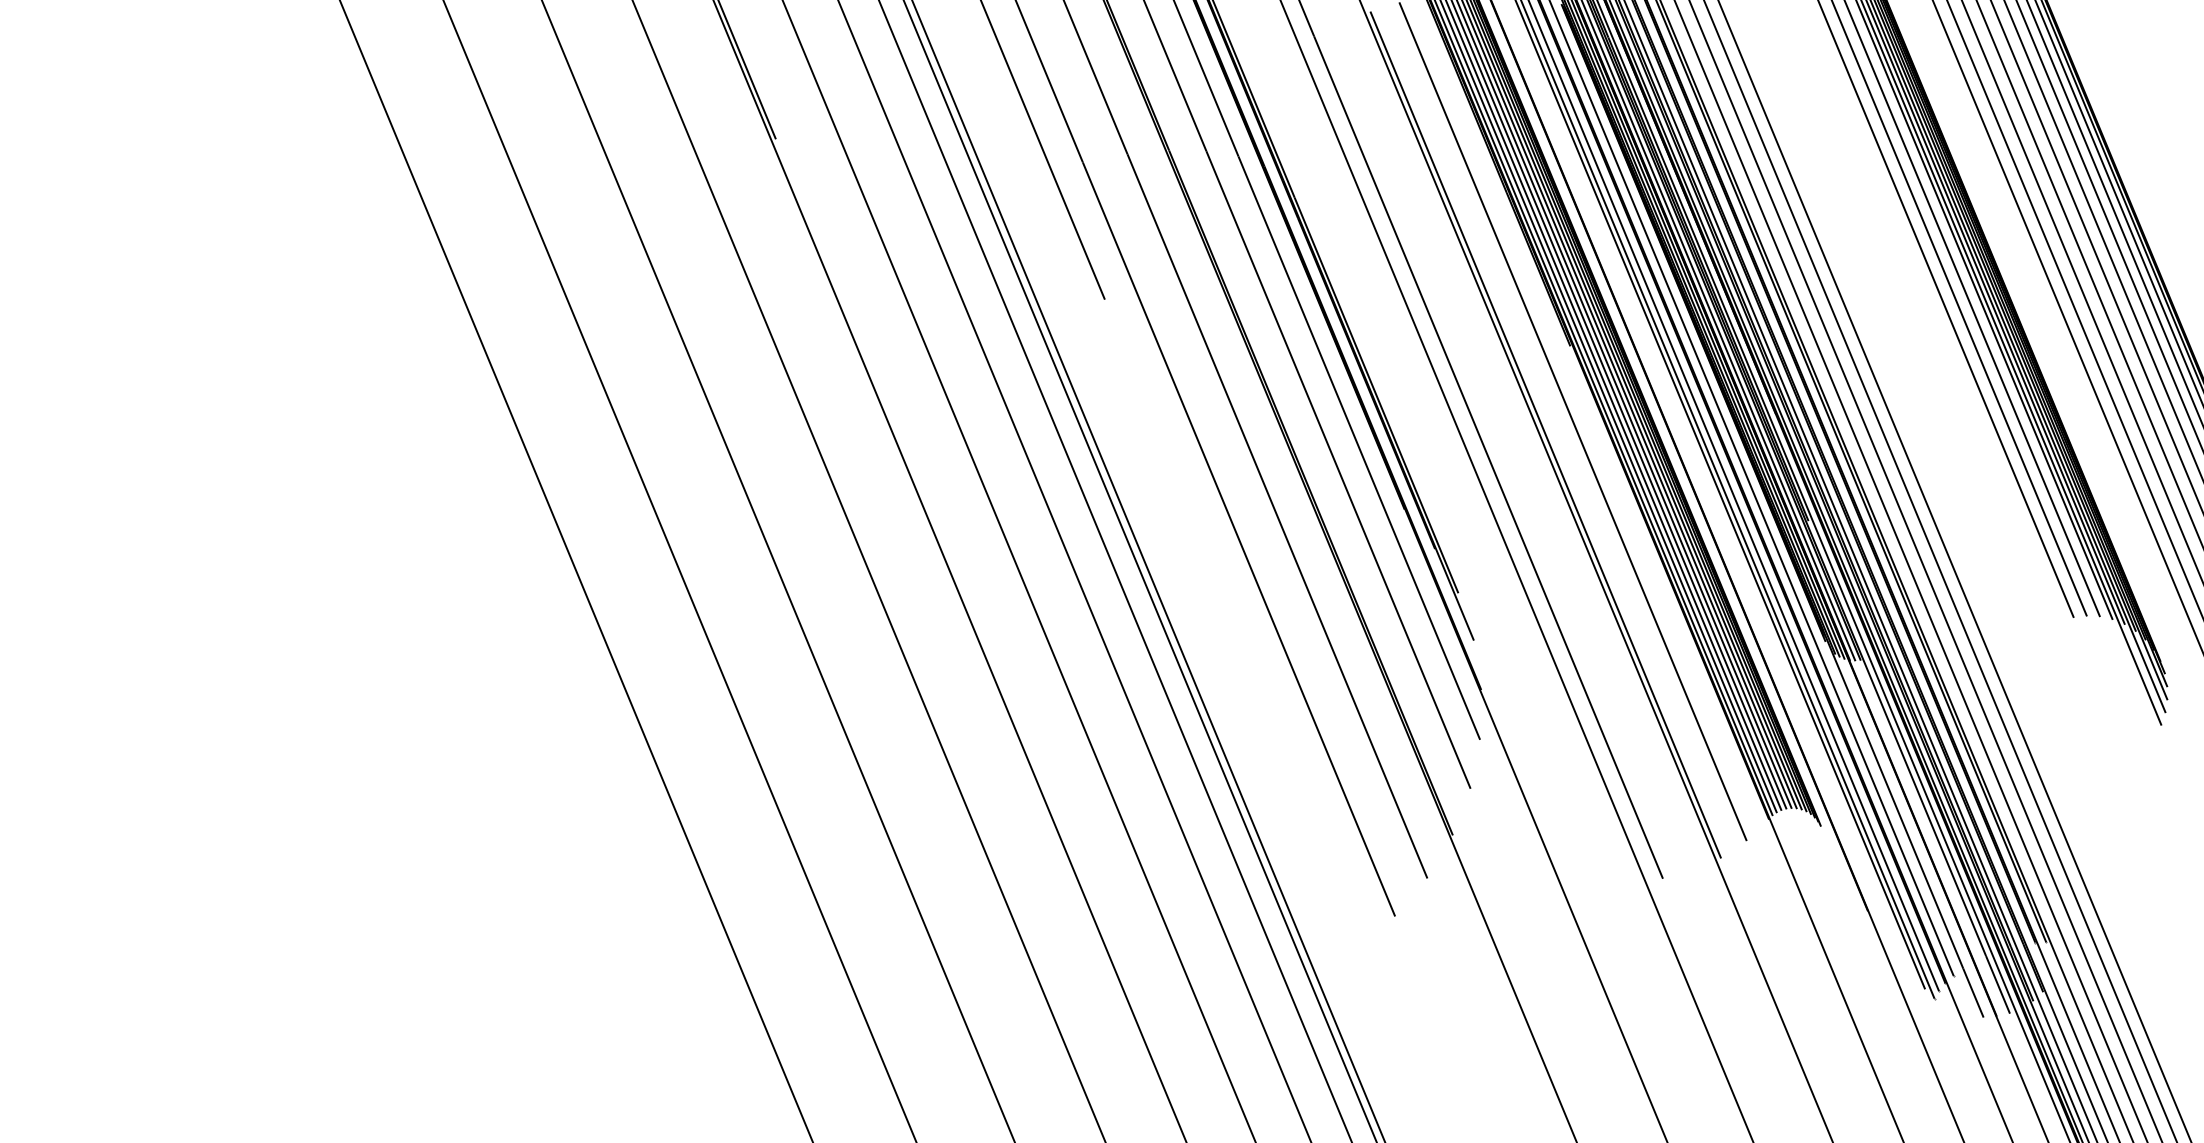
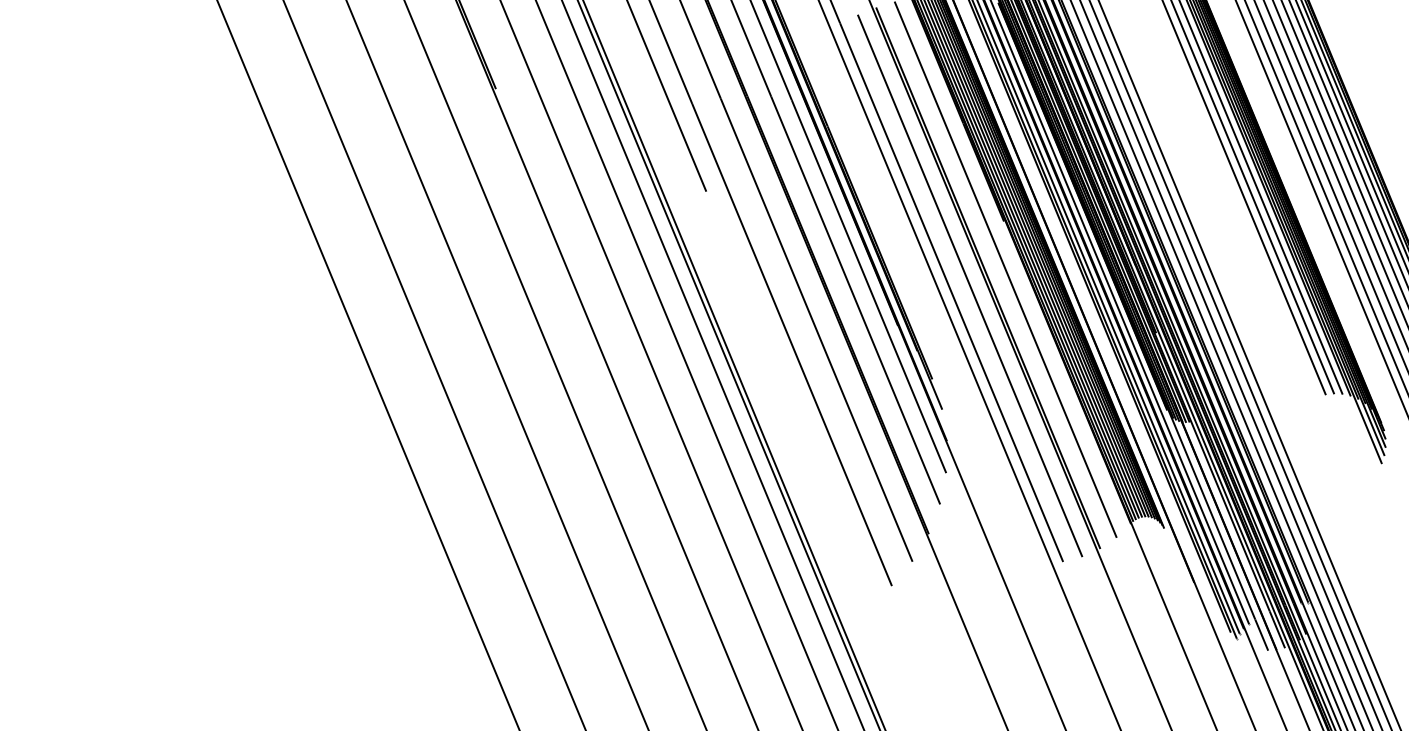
line: (1516, 446) -> (969, 285), added

